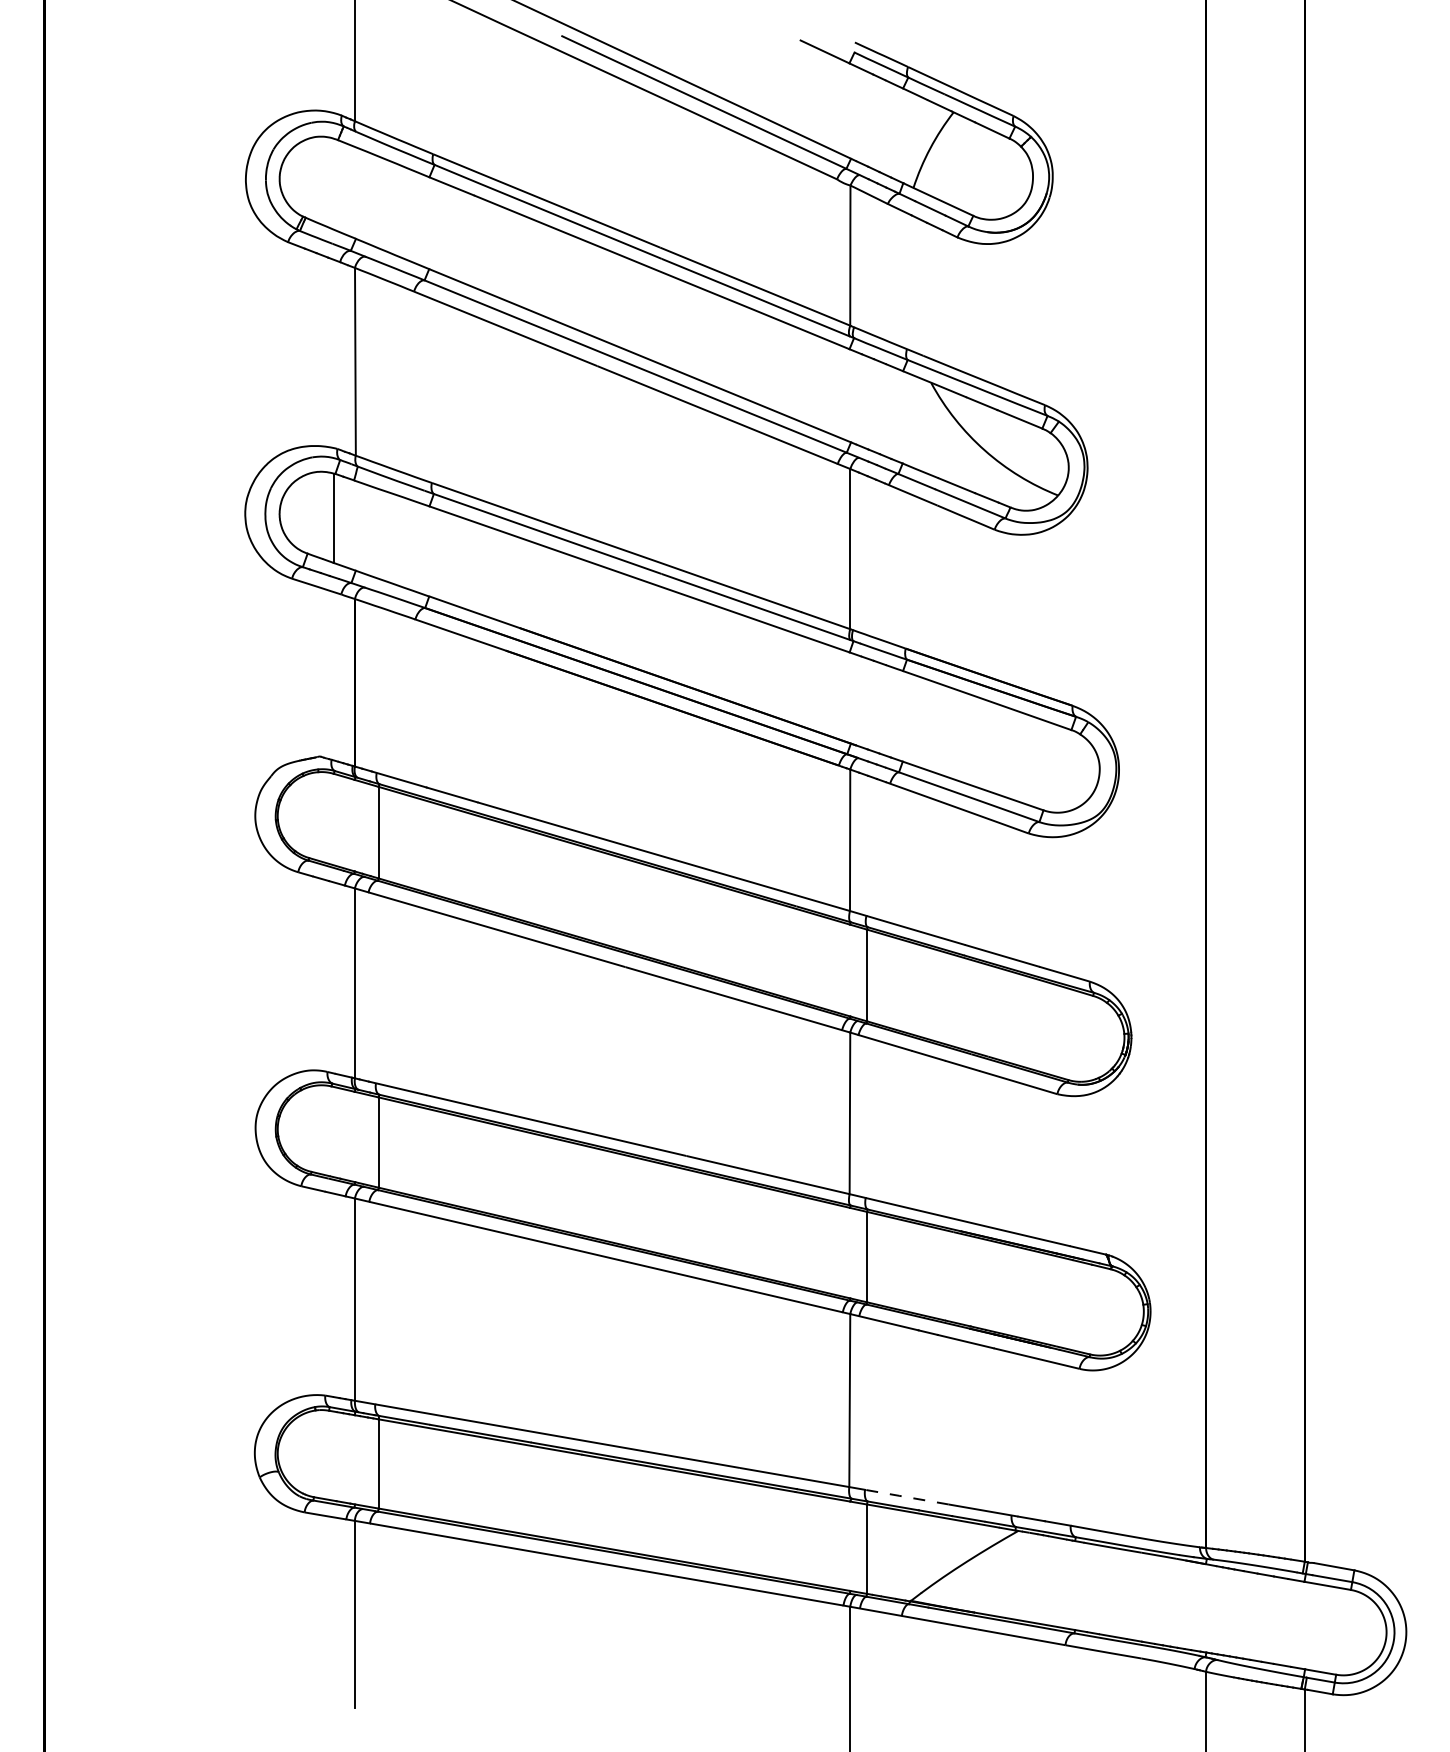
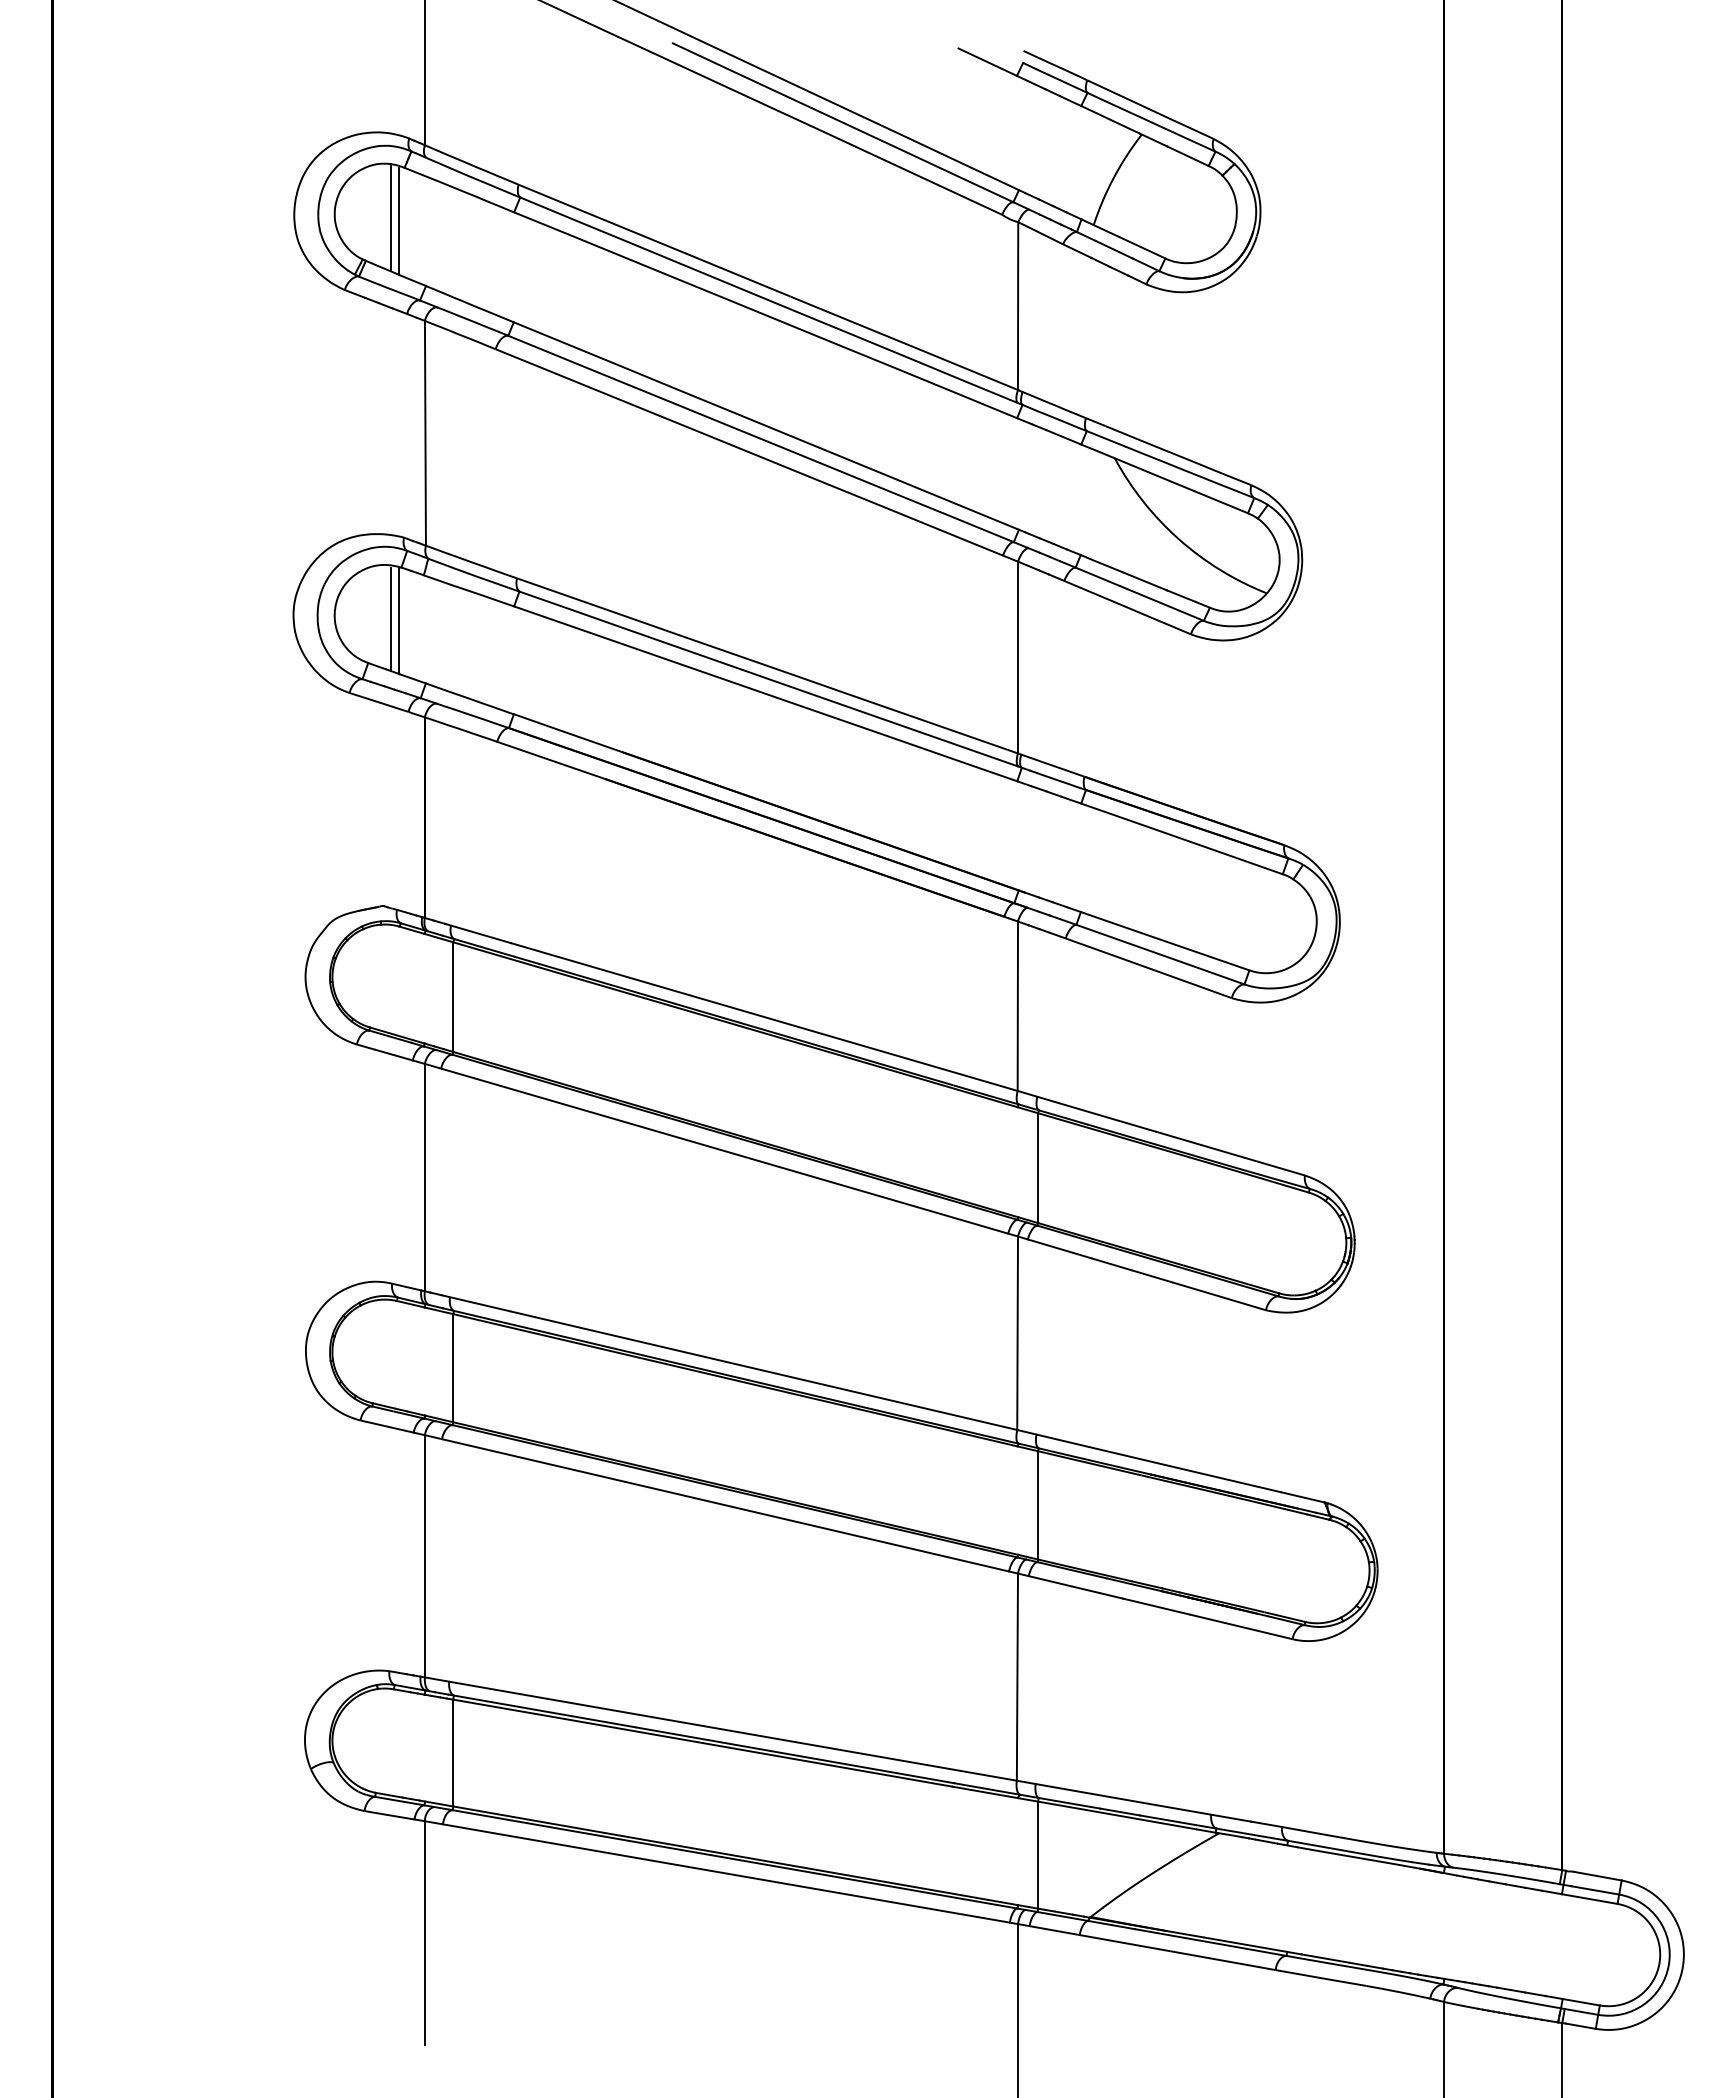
line: (327, 181) -> (391, 217), added
line: (333, 184) -> (399, 220), added
line: (327, 517) -> (391, 619), added
line: (905, 1496) -> (1084, 1792), dashed -> solid

